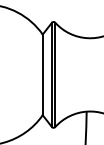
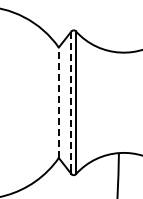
line: (52, 73) -> (71, 101), solid -> dashed
line: (42, 74) -> (58, 102), solid -> dashed

